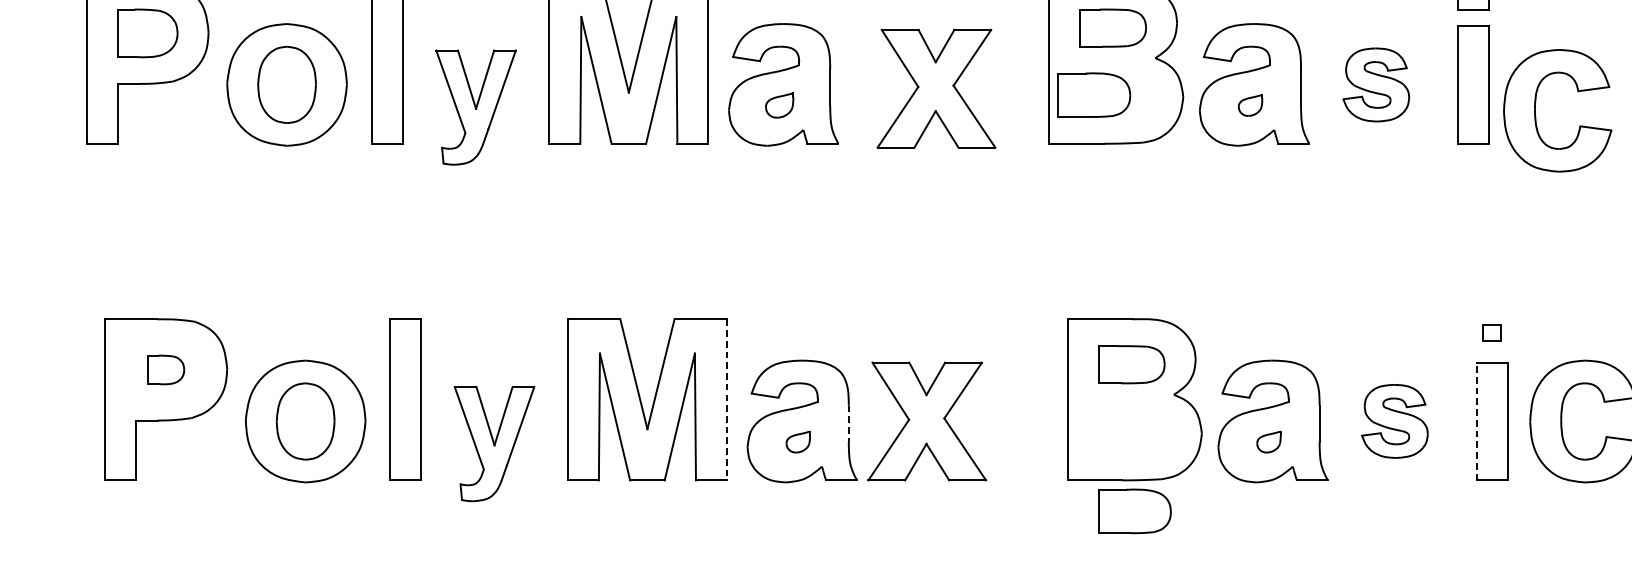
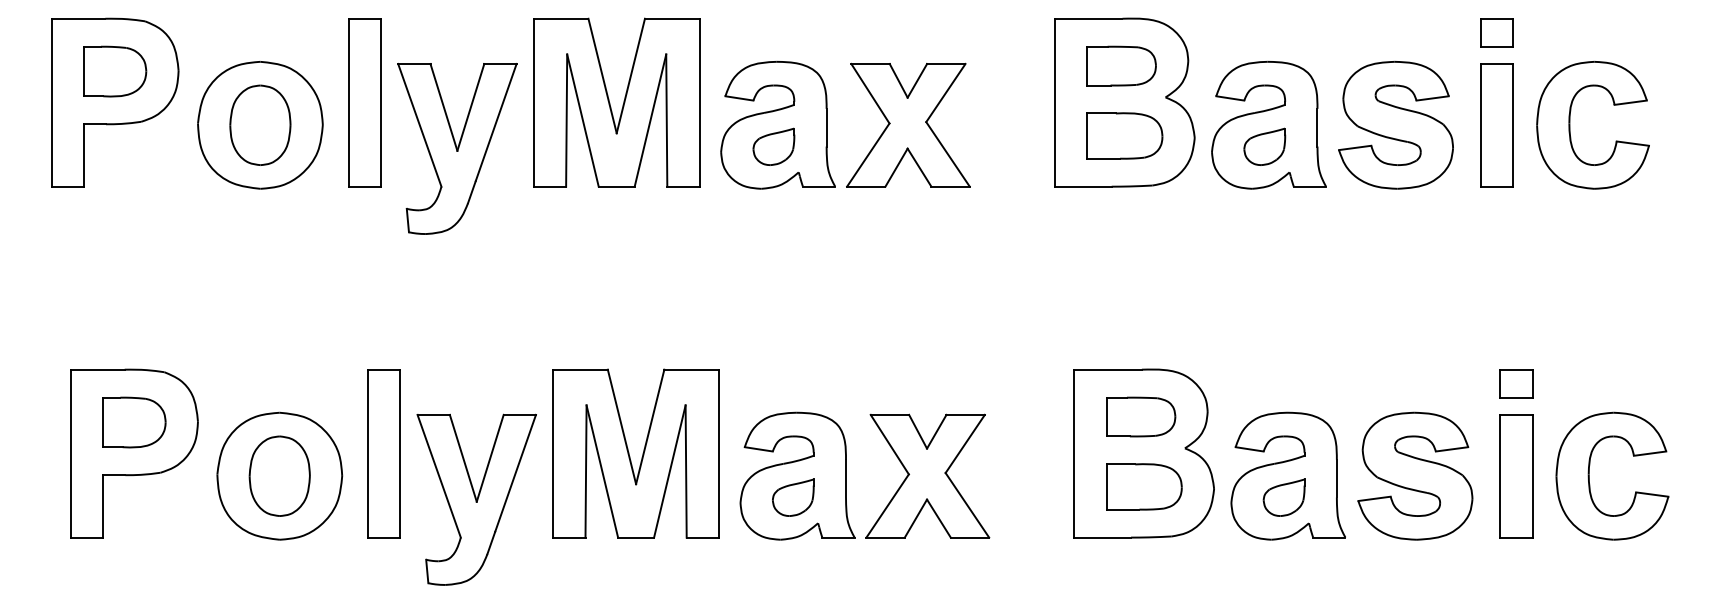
part: (1375, 85) -> (1395, 125), size x1.67
part: (936, 87) -> (908, 124), moved
part: (1093, 94) -> (1124, 135), moved
part: (779, 105) -> (773, 146), size x1.43
part: (1250, 105) -> (1264, 146), size x1.67
part: (476, 107) -> (457, 148), size x1.43
part: (1536, 110) -> (1570, 125), moved
part: (1491, 332) -> (1516, 383), size x1.67
part: (166, 369) -> (134, 422), size x1.67
line: (726, 399) -> (718, 453), dashed -> solid
part: (1395, 420) -> (1415, 475), size x1.67
line: (1476, 420) -> (1500, 475), dashed -> solid
line: (849, 423) -> (846, 478), dashed -> solid
part: (798, 441) -> (793, 497), size x1.67
part: (1268, 441) -> (1283, 497), size x1.67
part: (494, 443) -> (476, 499), size x1.43
part: (1135, 510) -> (1144, 486), moved

